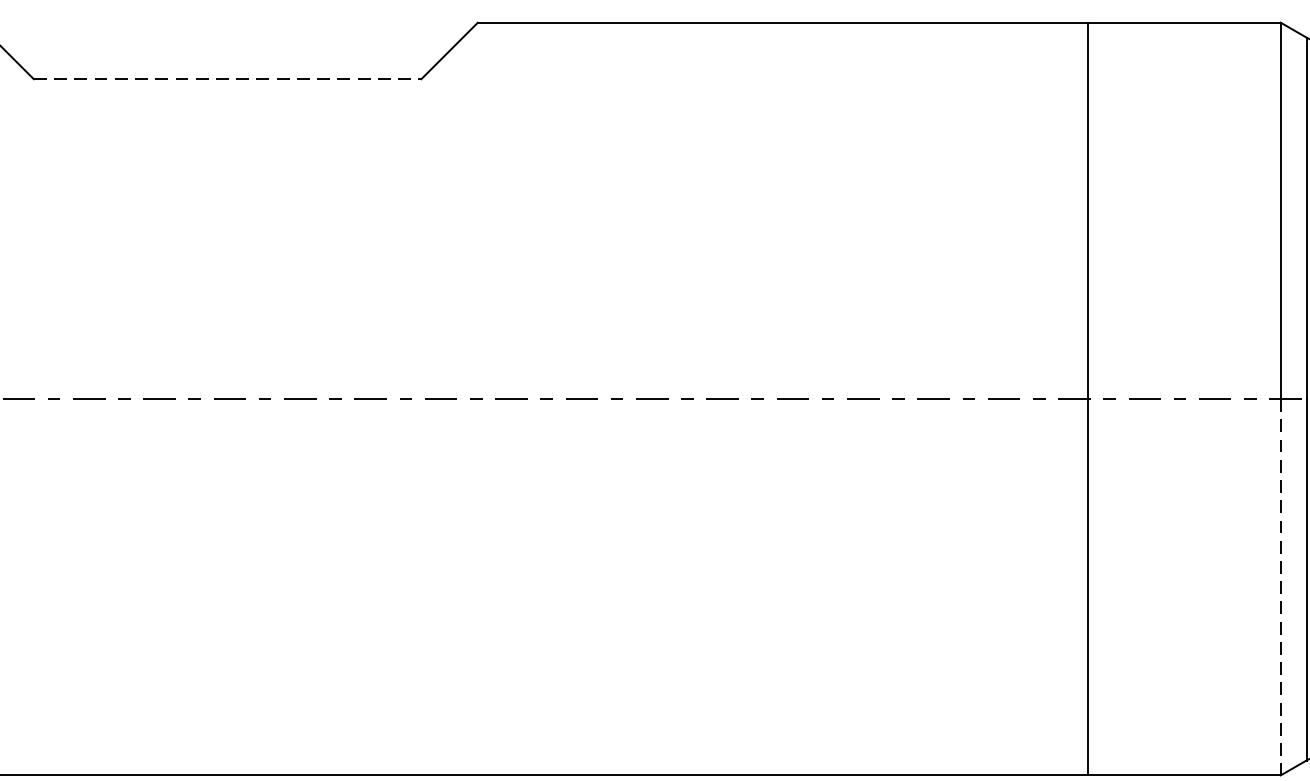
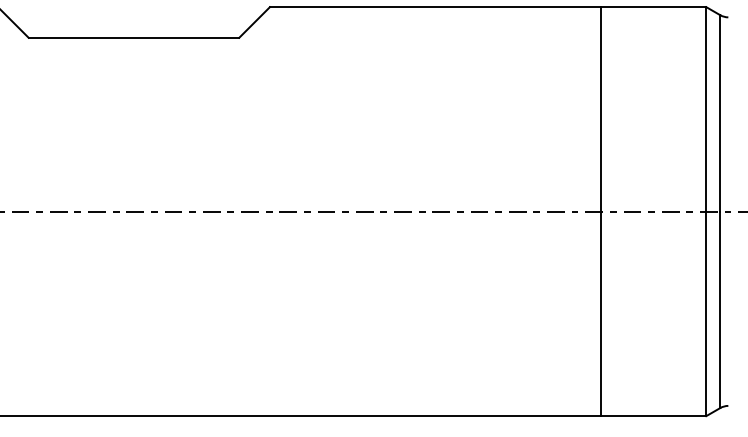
line: (228, 78) -> (134, 37), dashed -> solid
line: (1281, 588) -> (706, 314), dashed -> solid

